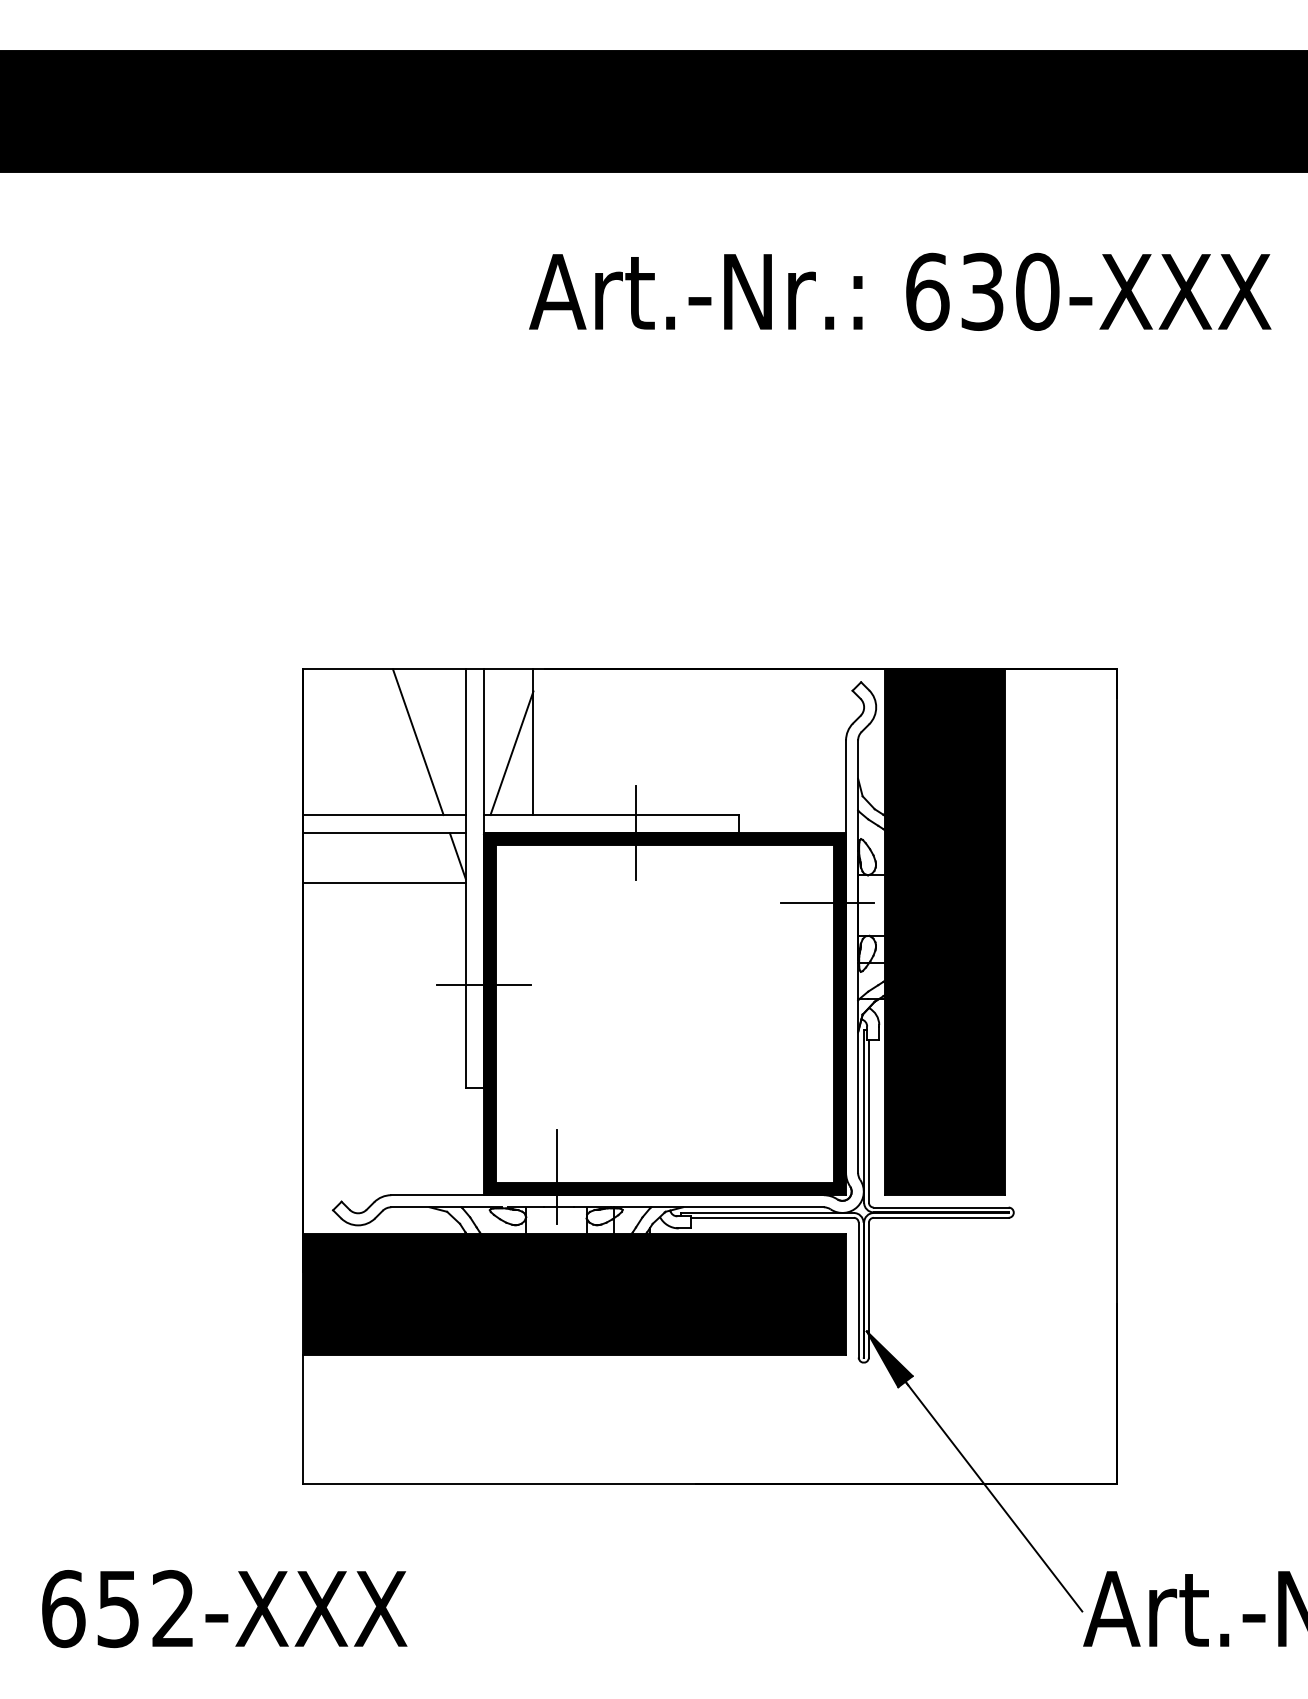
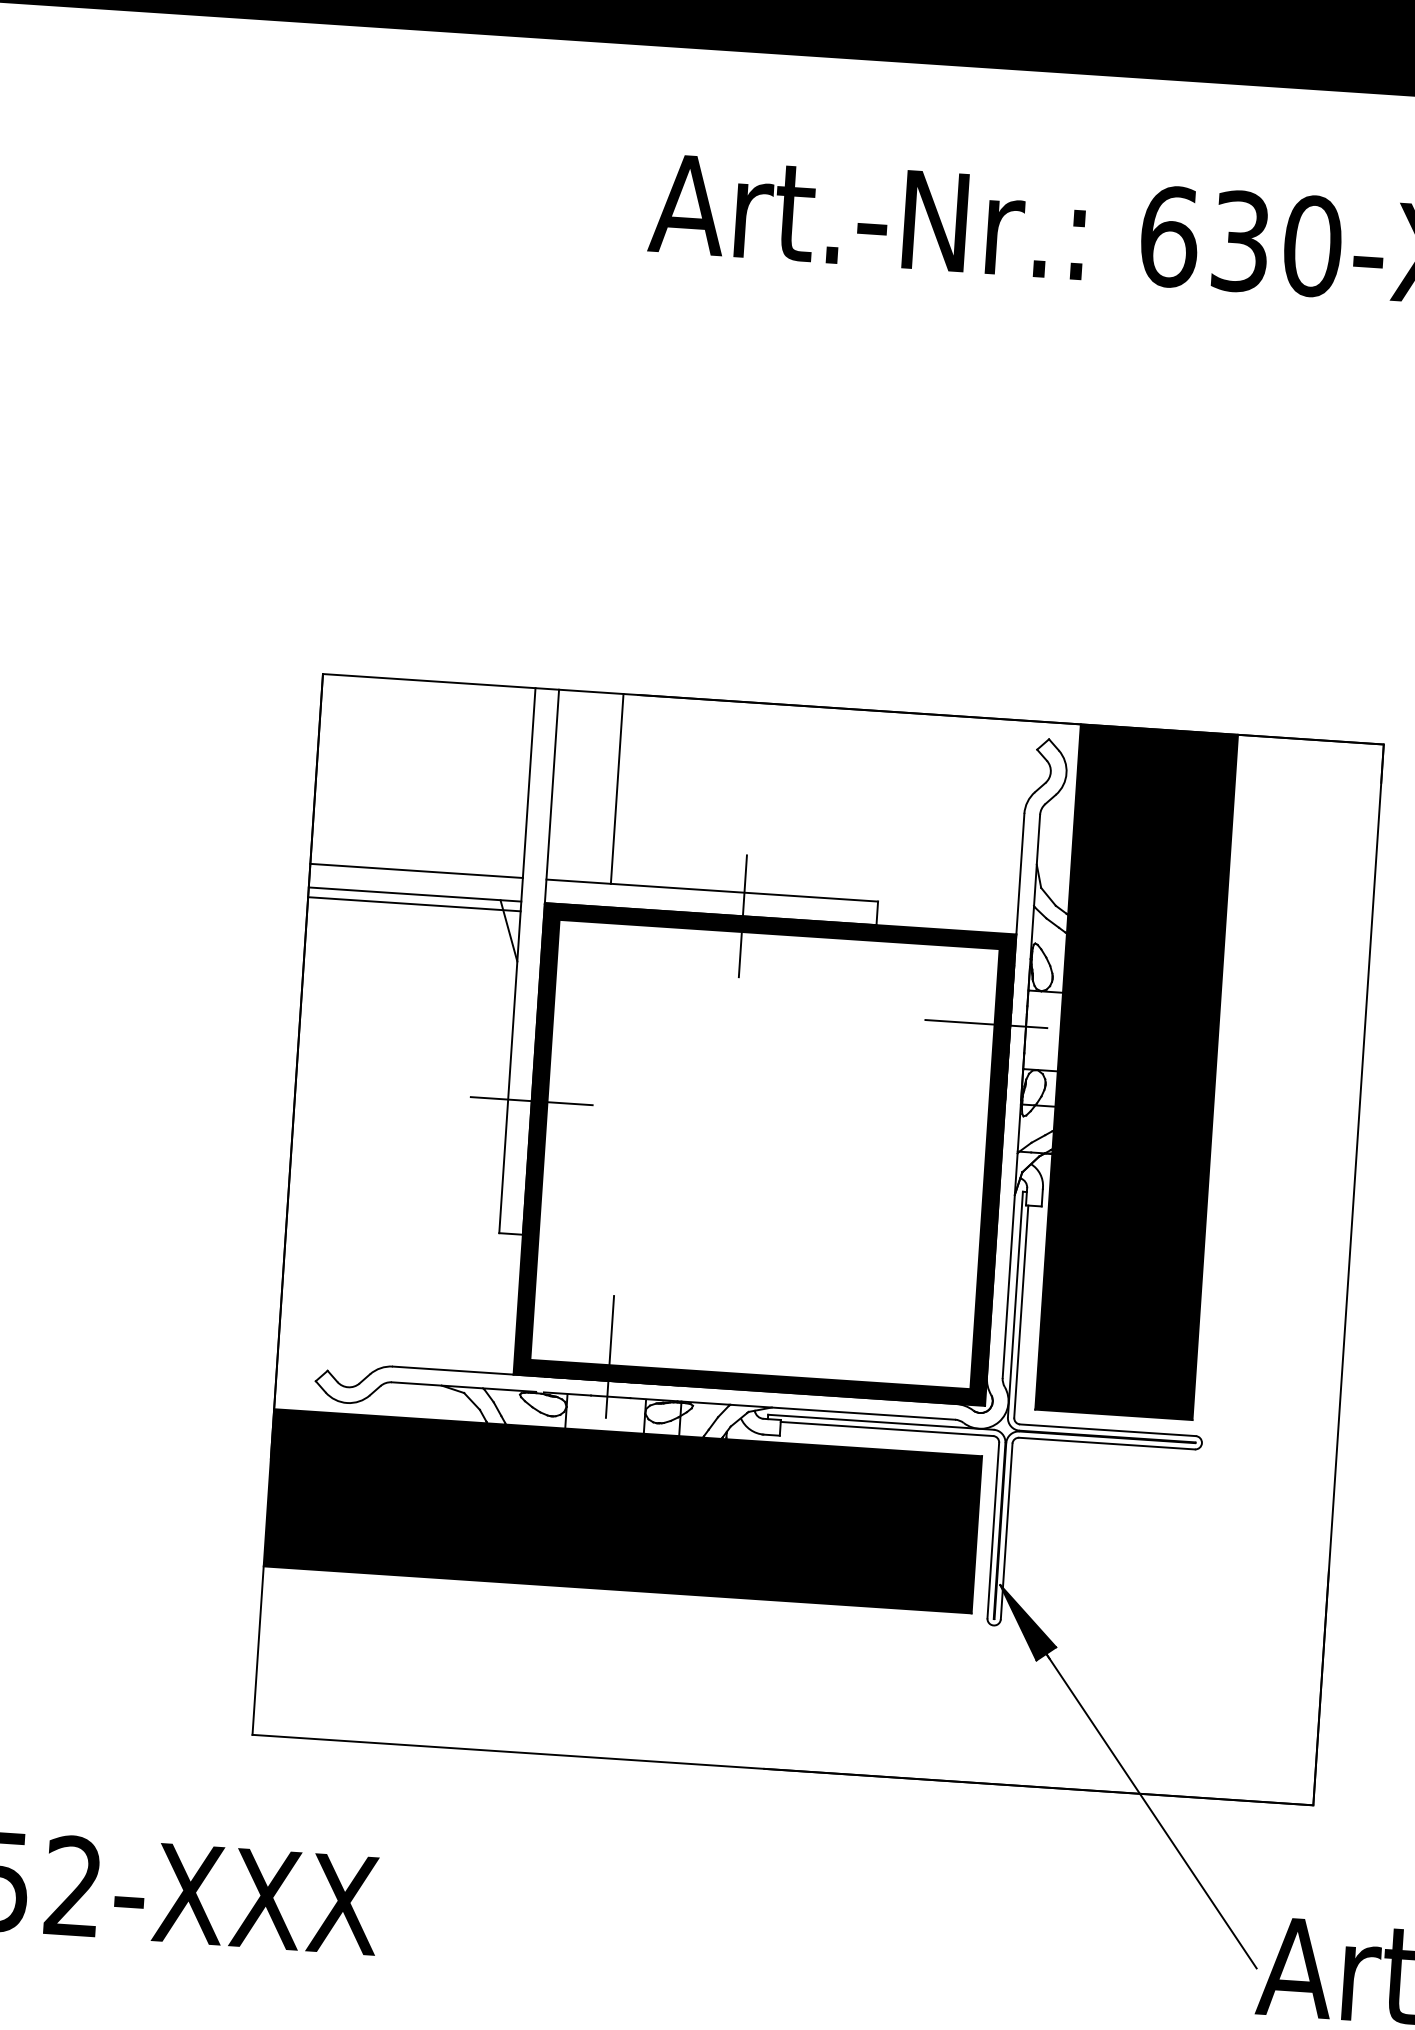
line: (417, 742) -> (466, 779), removed
line: (511, 753) -> (587, 801), removed
line: (383, 882) -> (413, 904), moved

